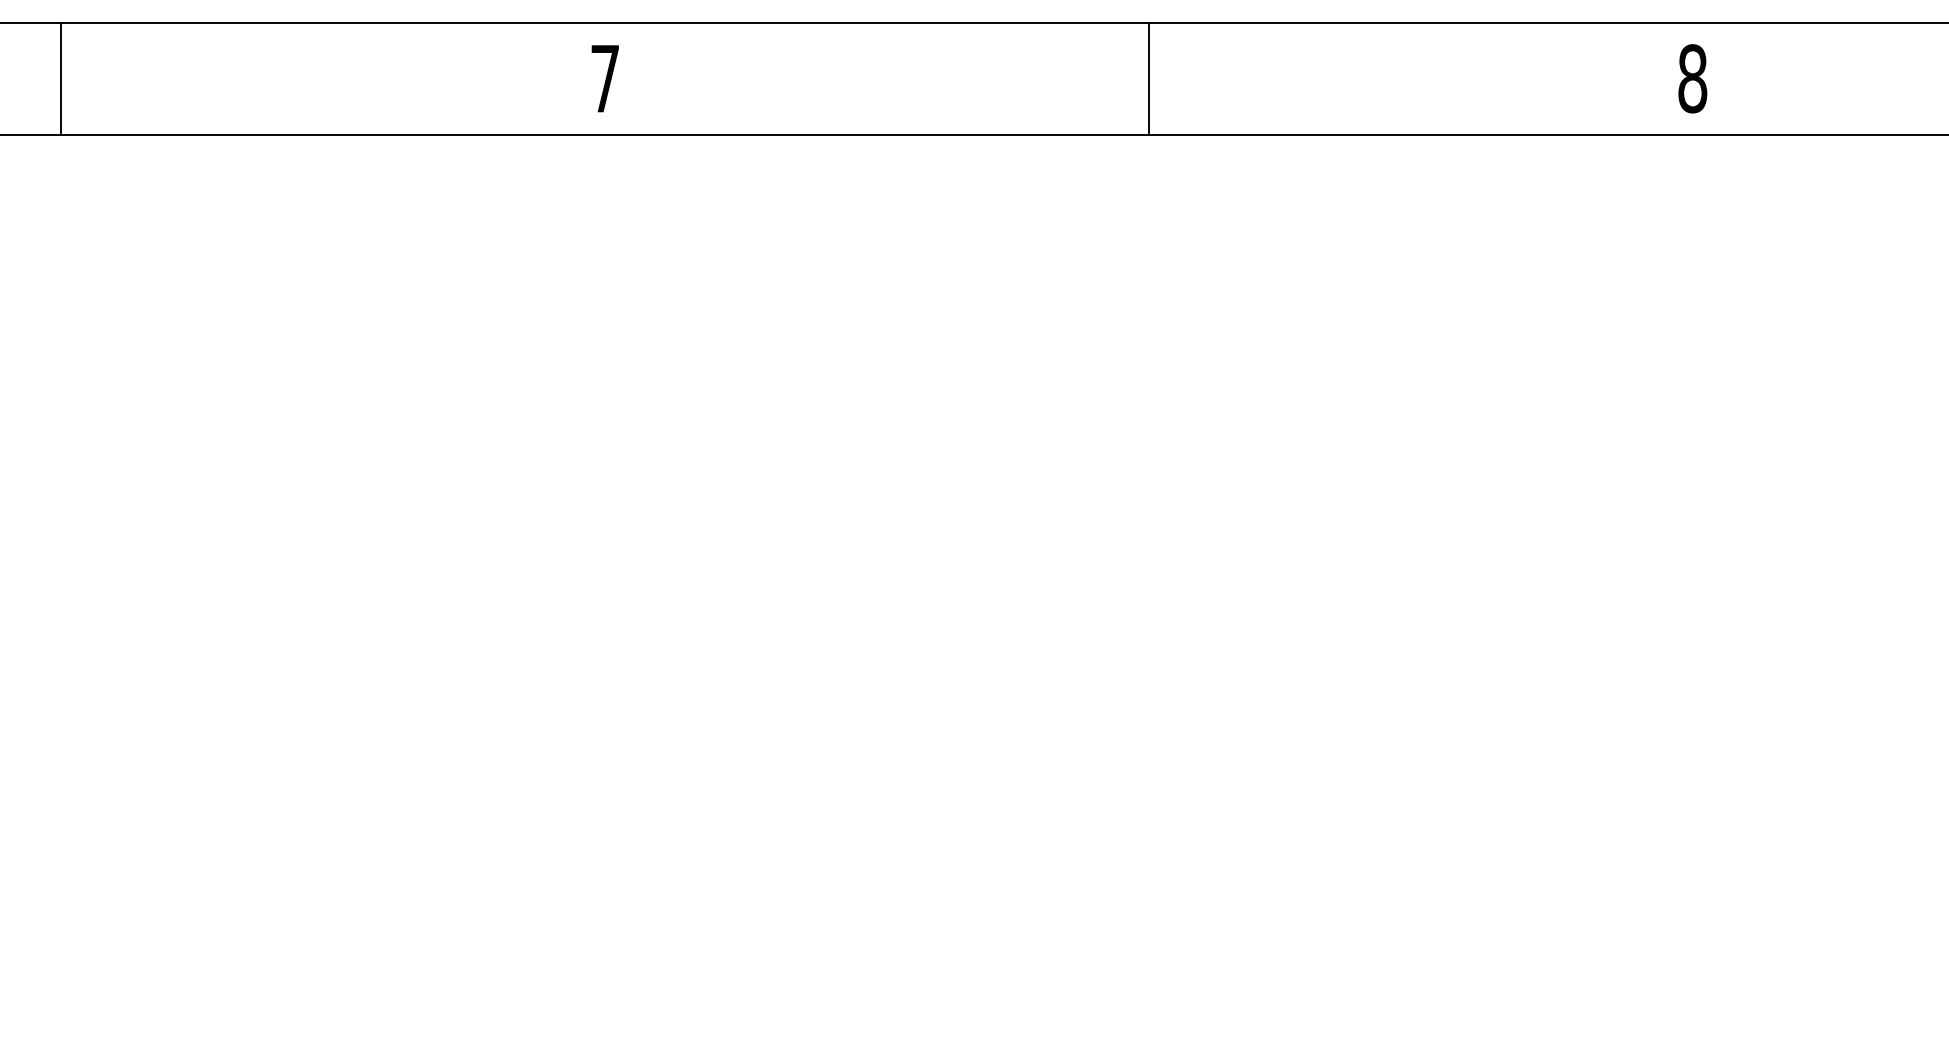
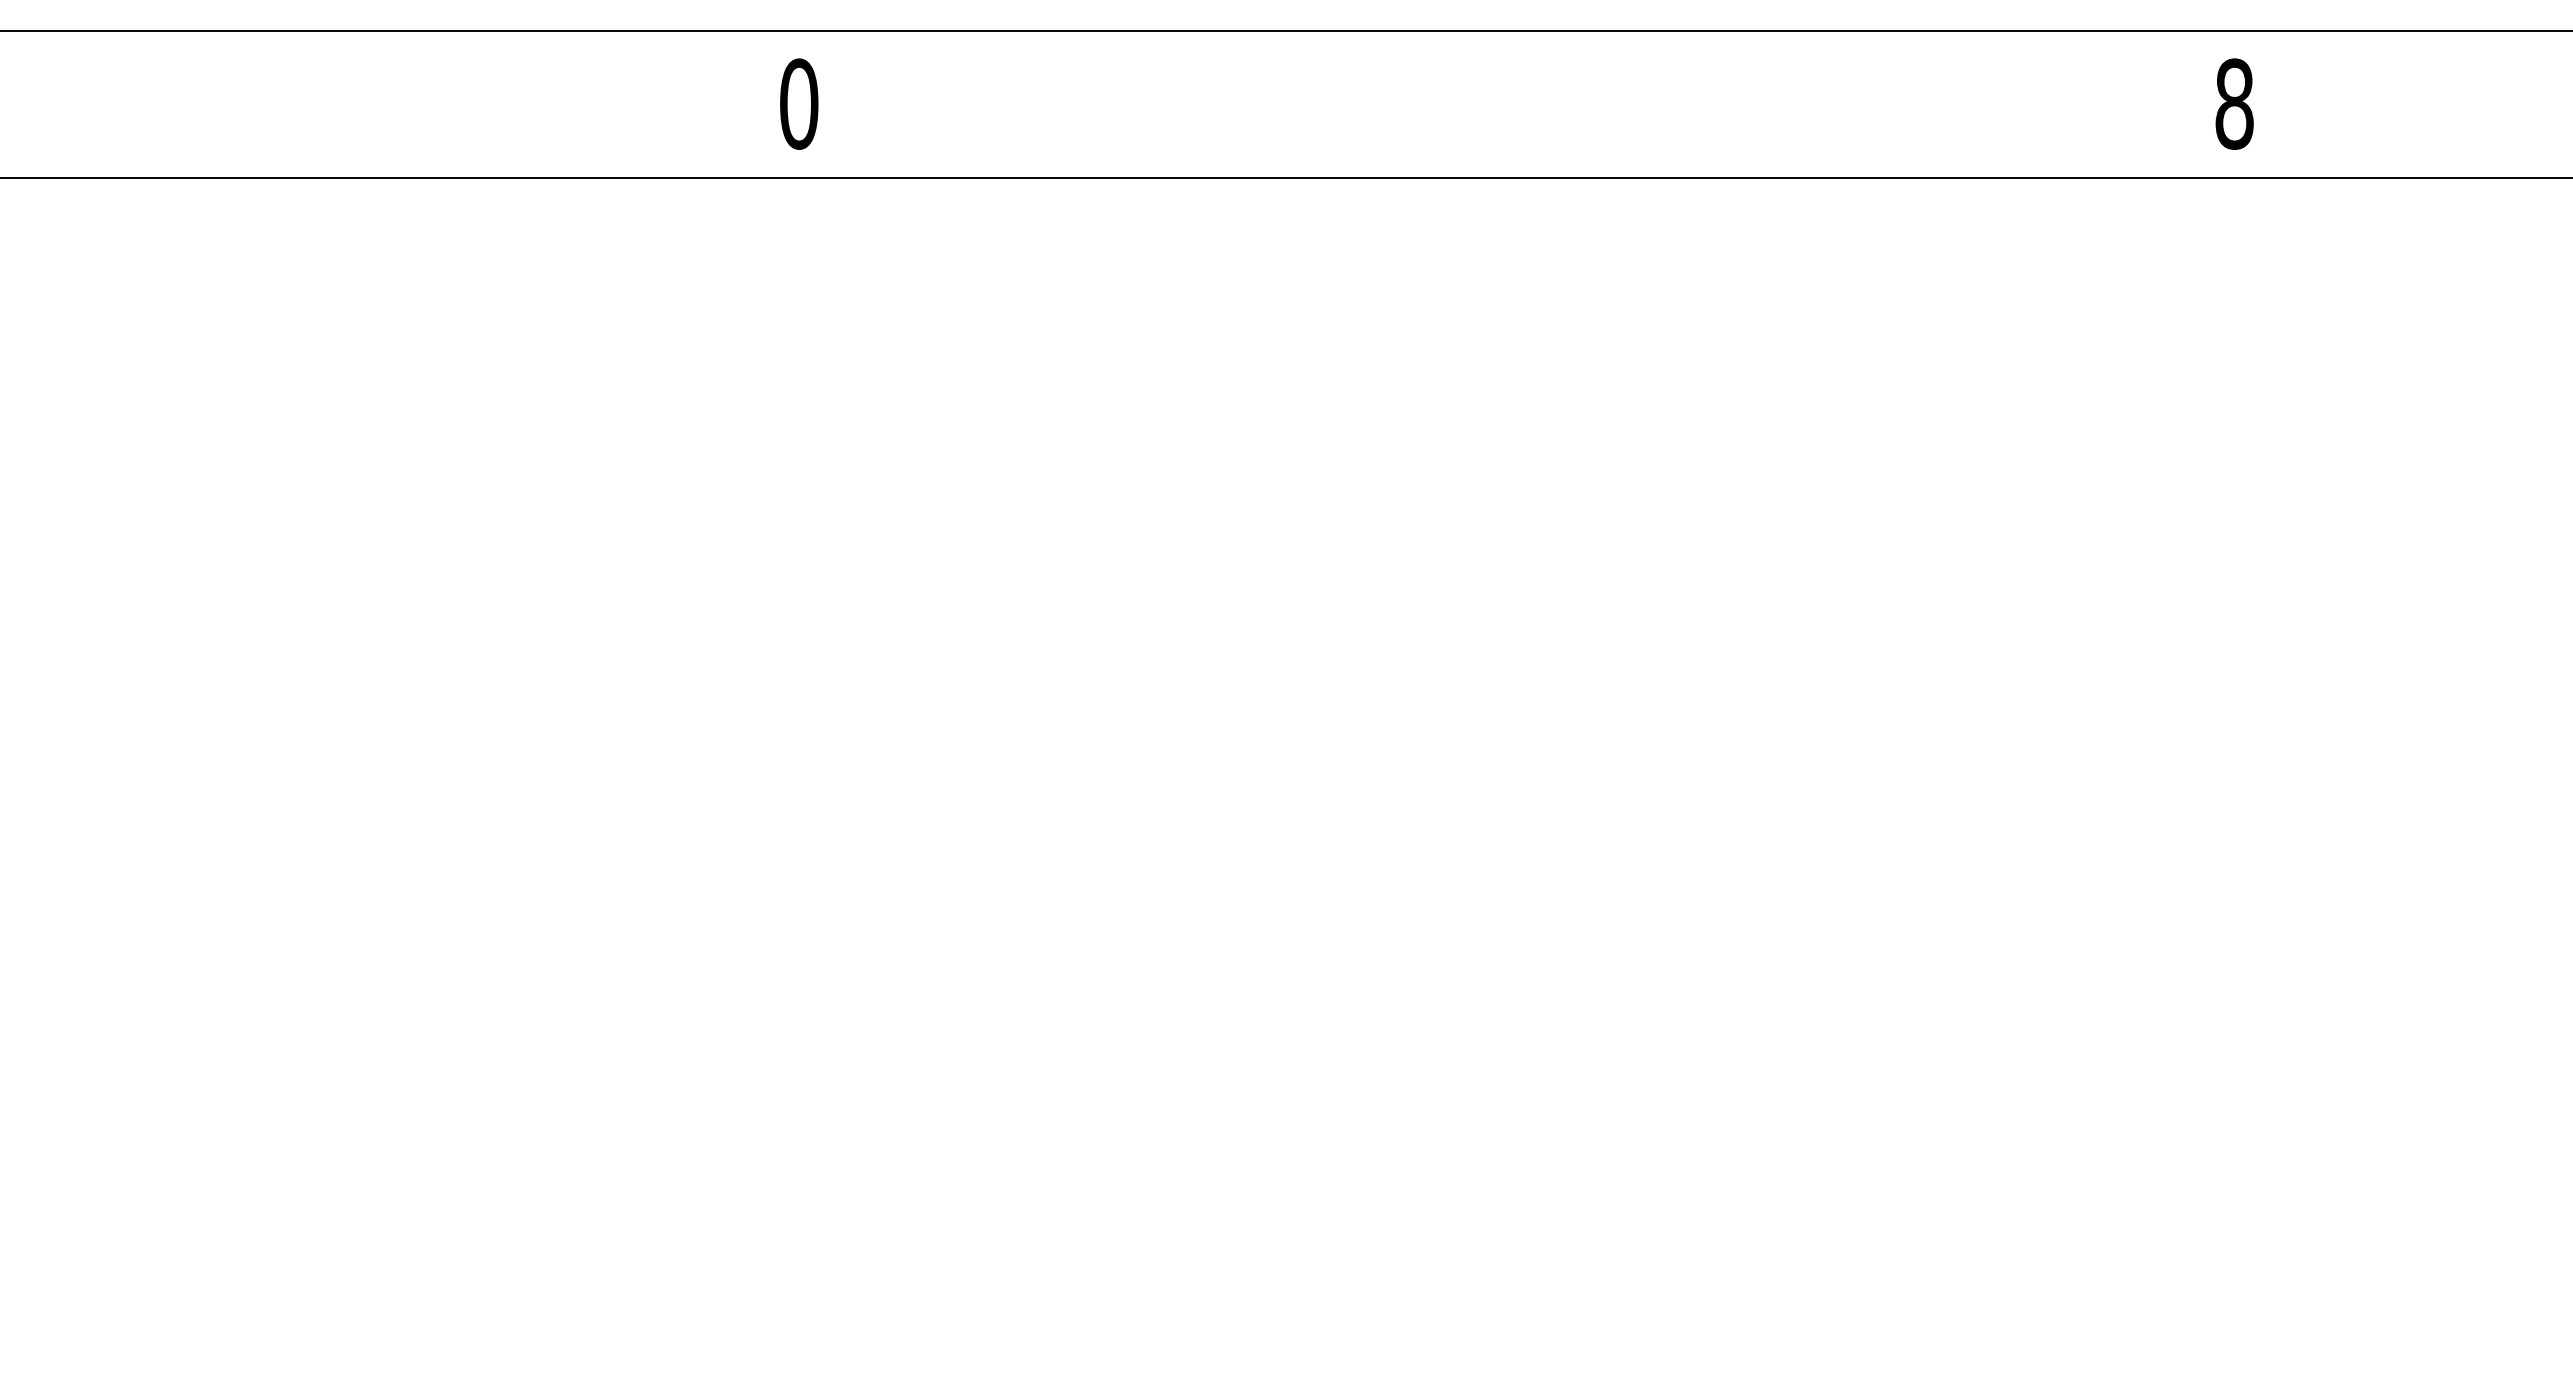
line: (61, 78) -> (81, 103), removed
text: (604, 78) -> (798, 103), 7 -> 0
line: (1149, 78) -> (1517, 103), removed

